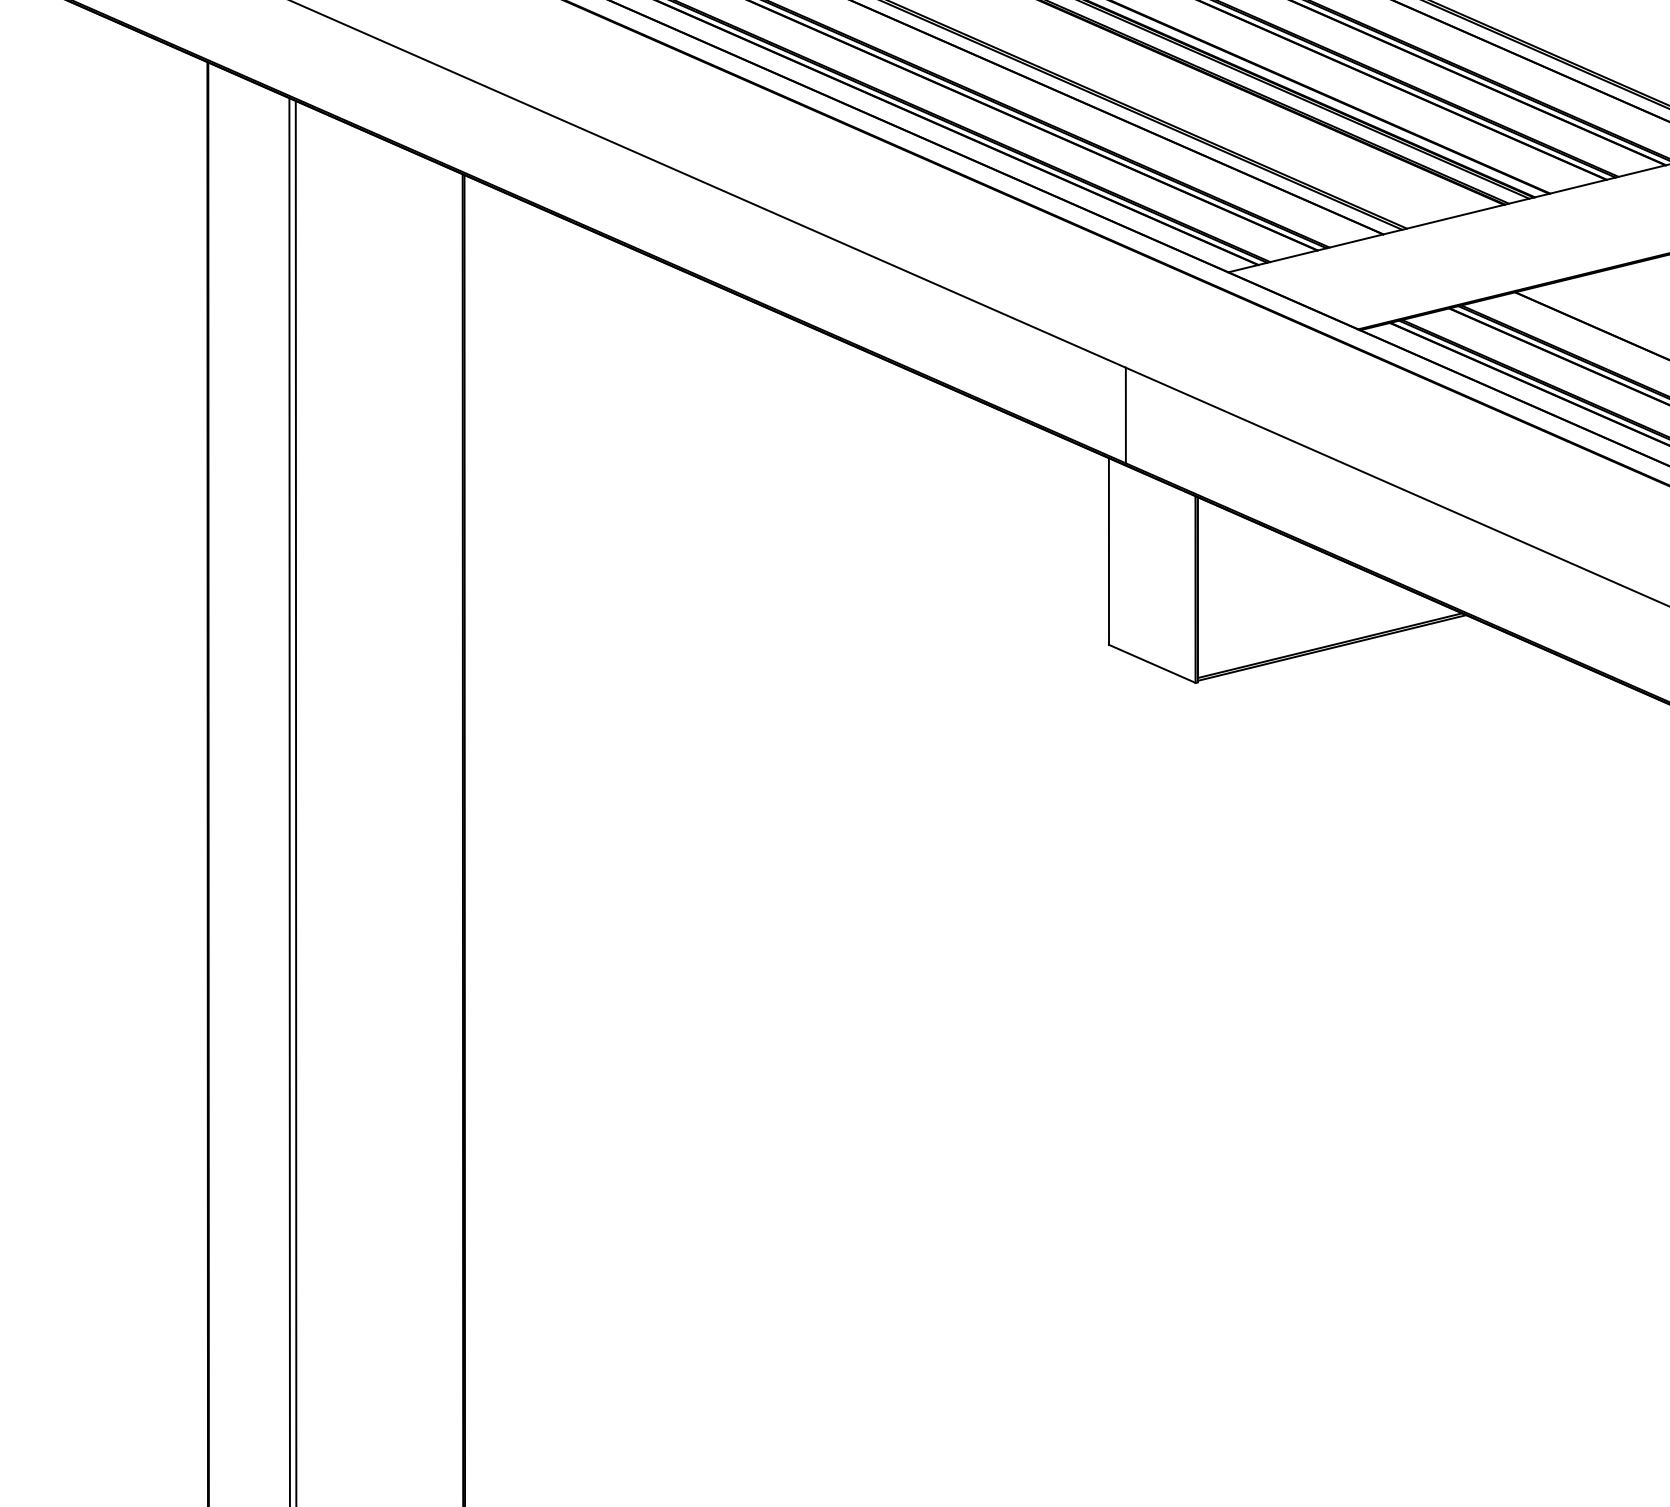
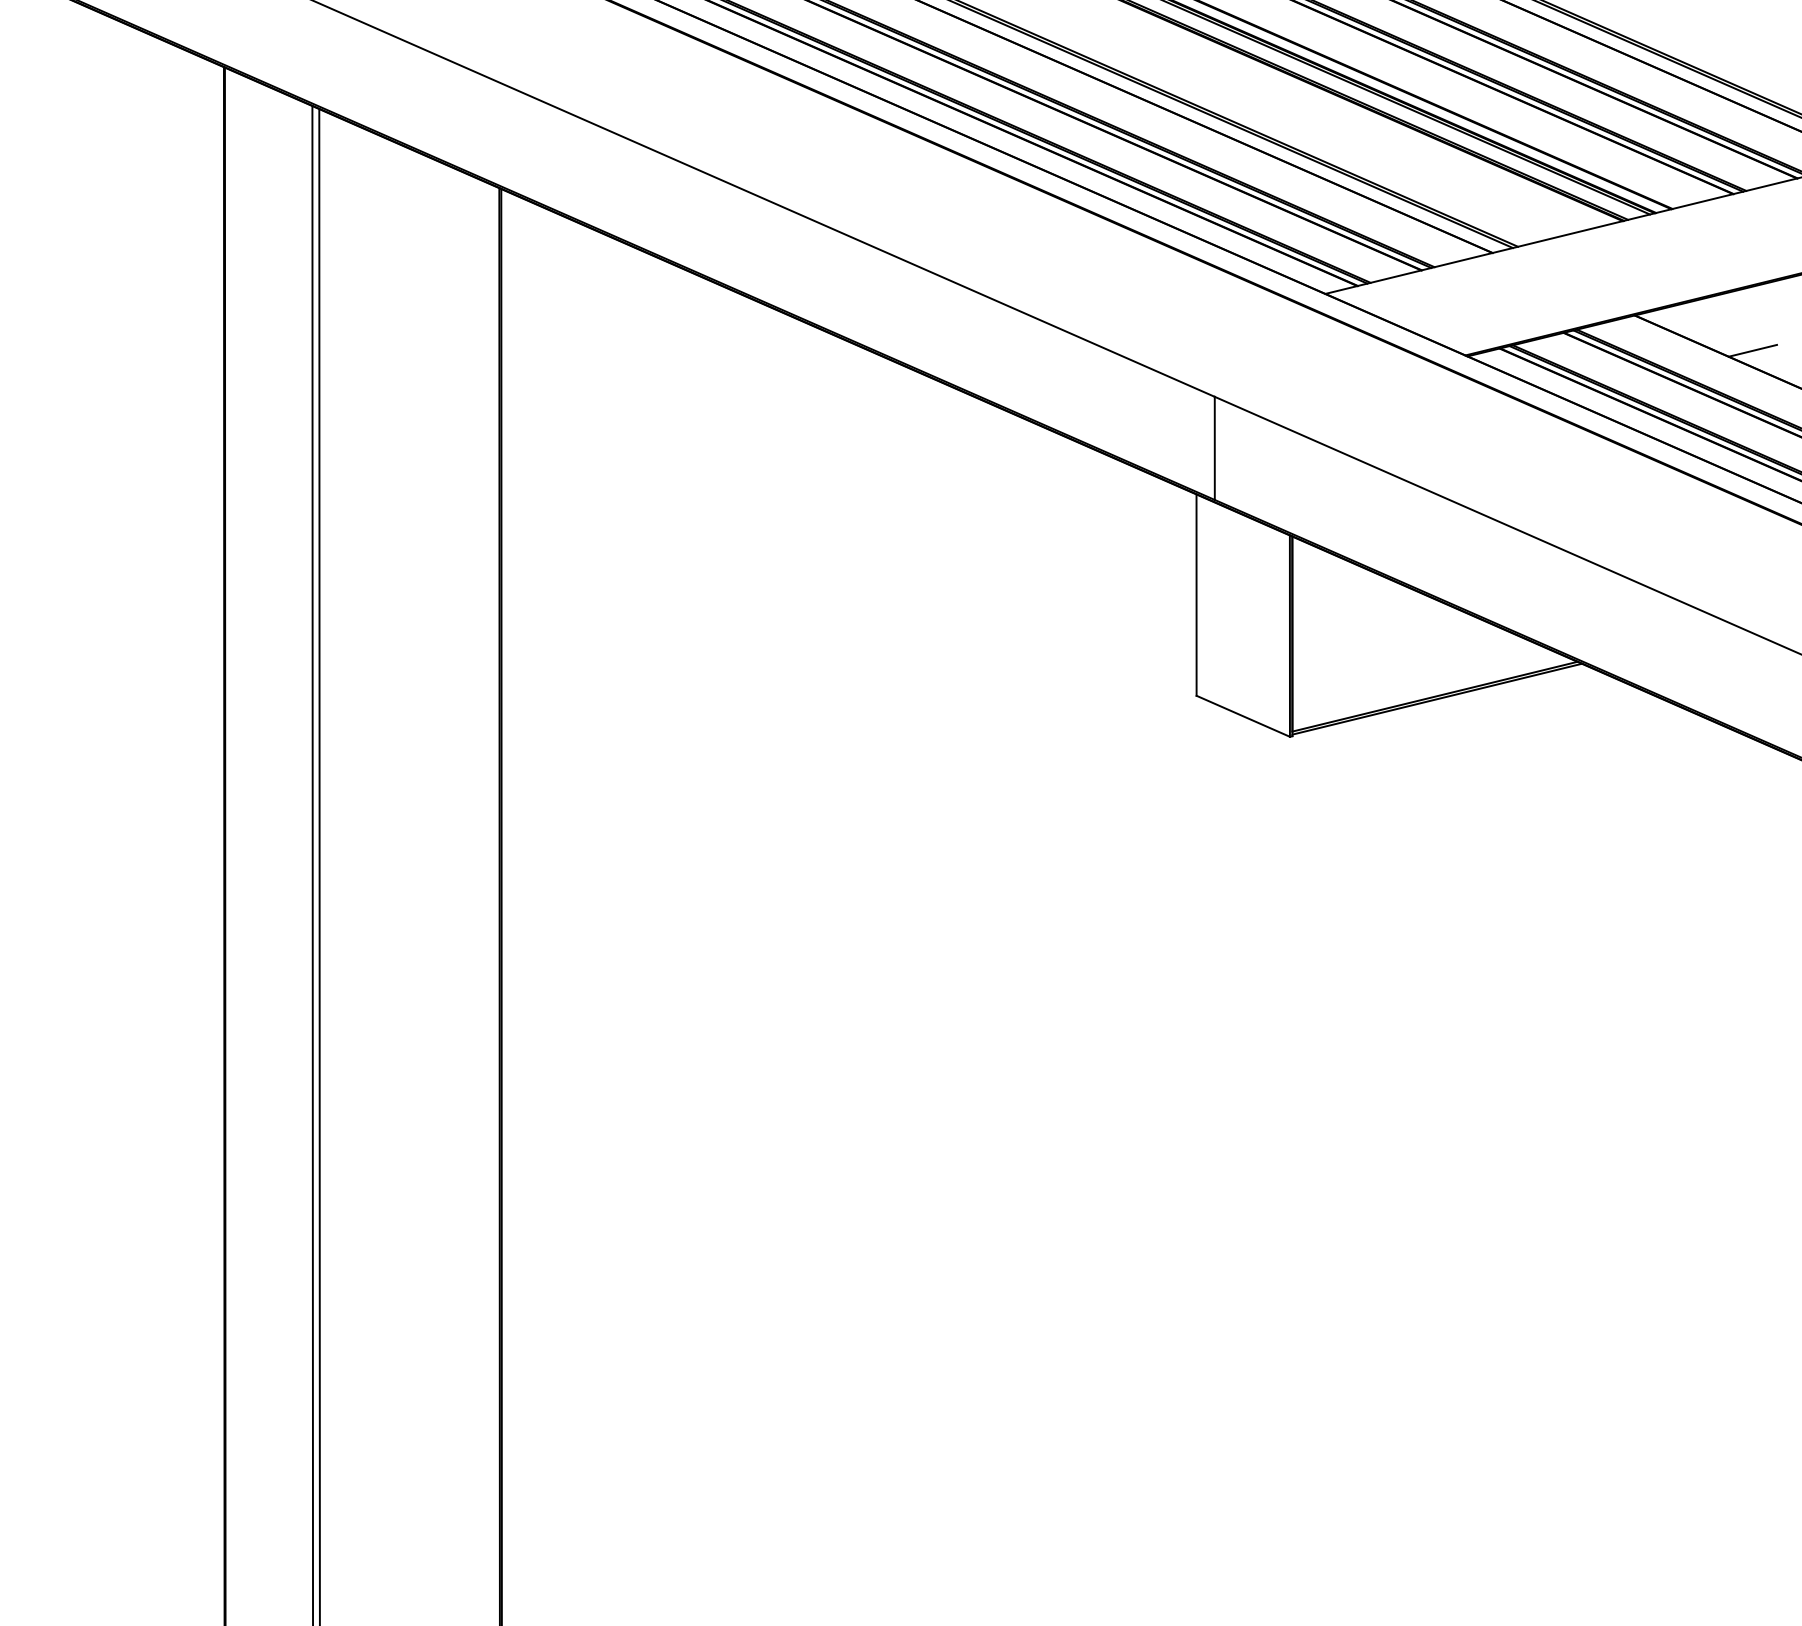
line: (1624, 324) -> (1752, 350), added

